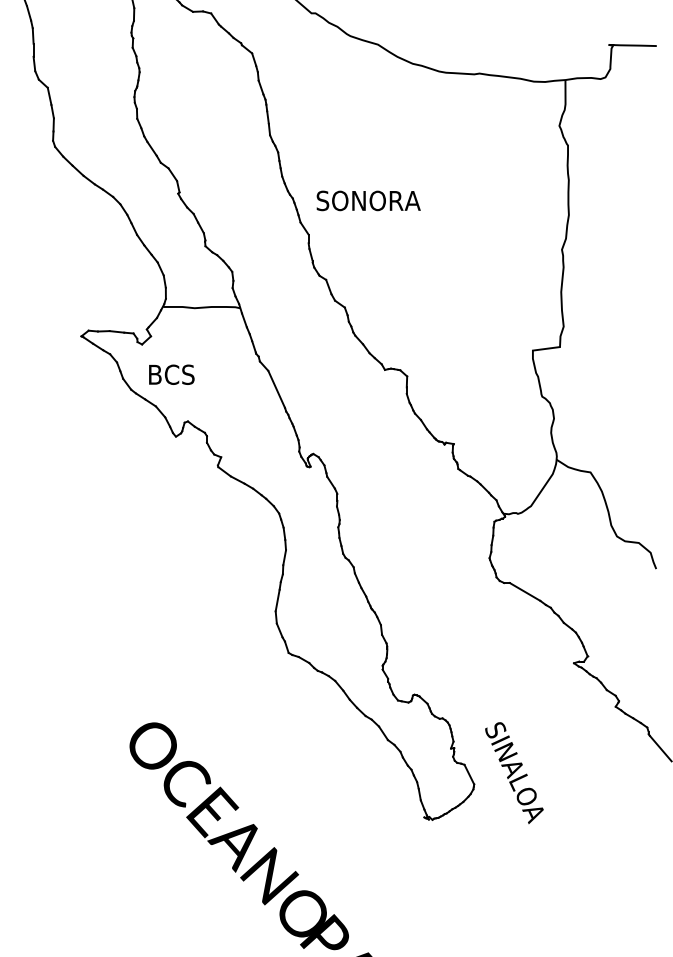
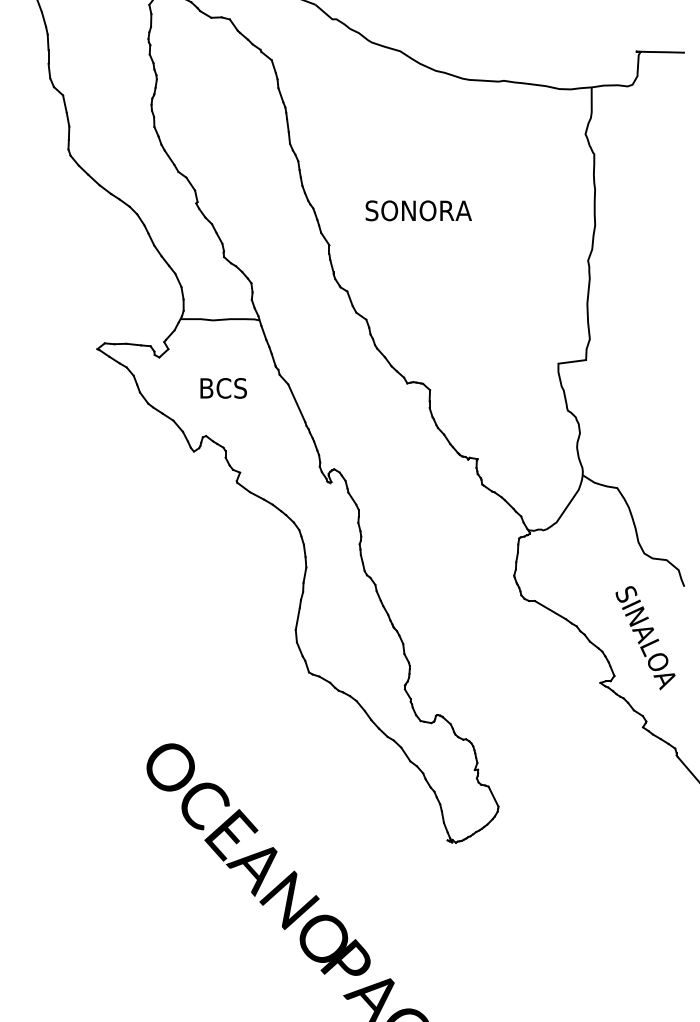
text: (368, 200) -> (418, 210), moved
text: (171, 374) -> (223, 388), moved
text: (514, 773) -> (645, 638), moved

